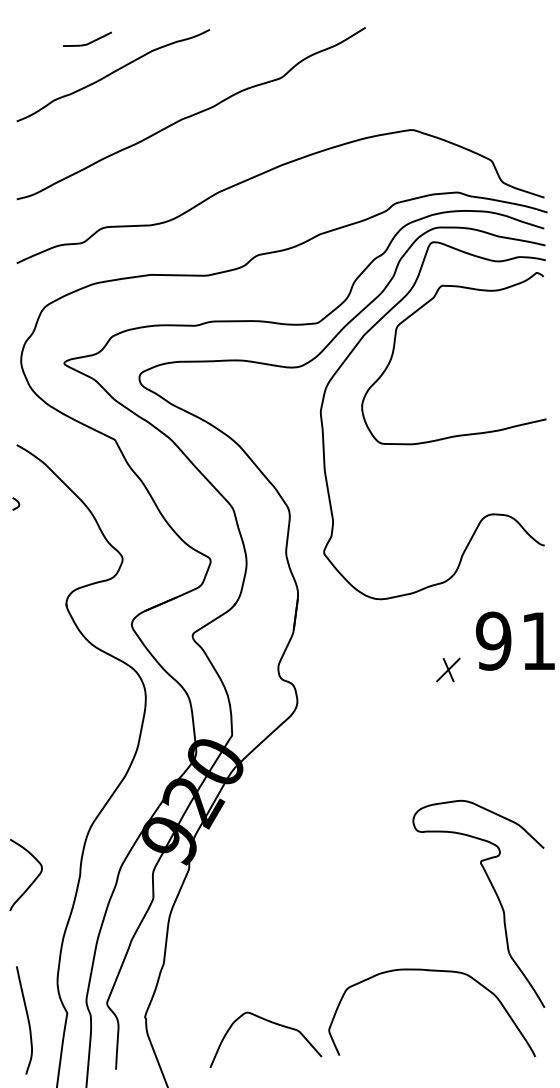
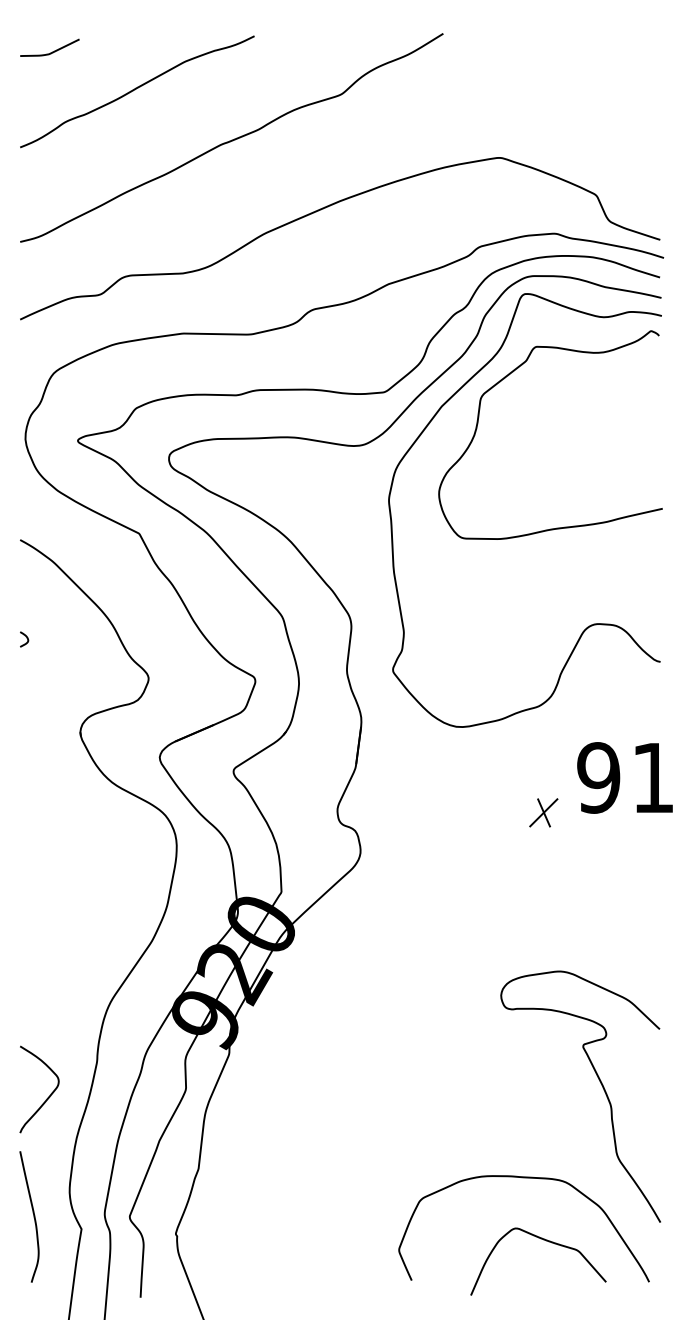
curve: (89, 42) -> (52, 51), moved
curve: (17, 503) -> (26, 638), moved
curve: (32, 881) -> (47, 1097), moved
curve: (27, 1020) -> (33, 1216), moved
curve: (274, 1024) -> (548, 1242), moved

